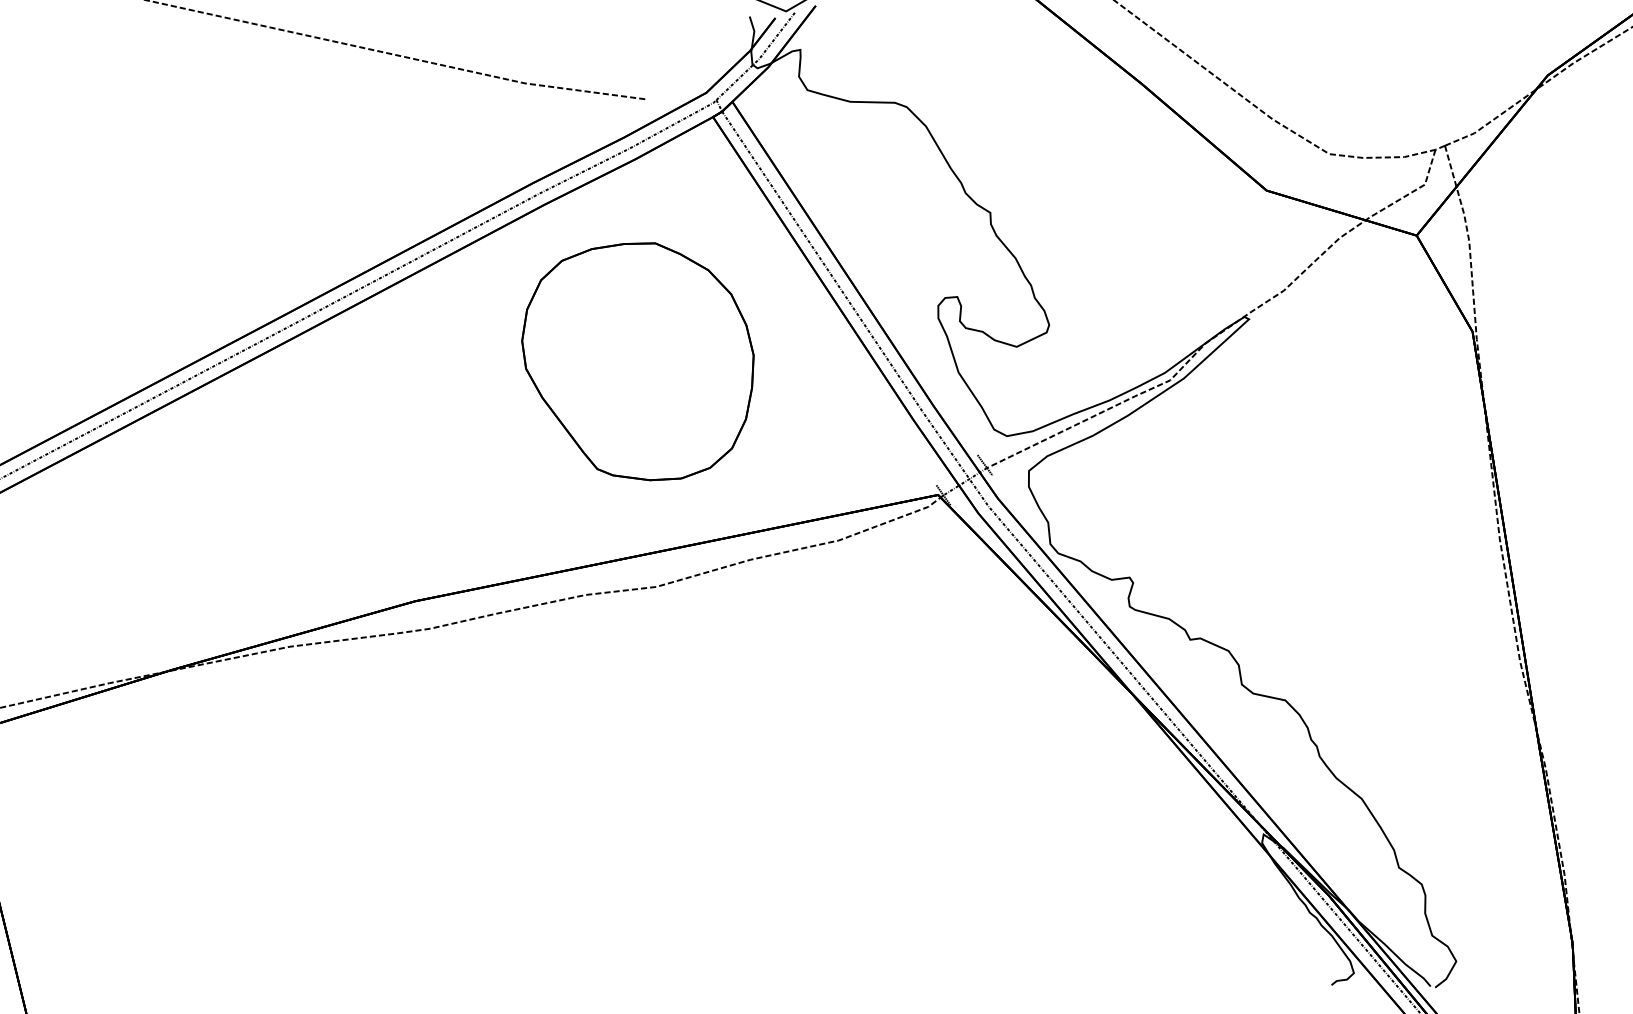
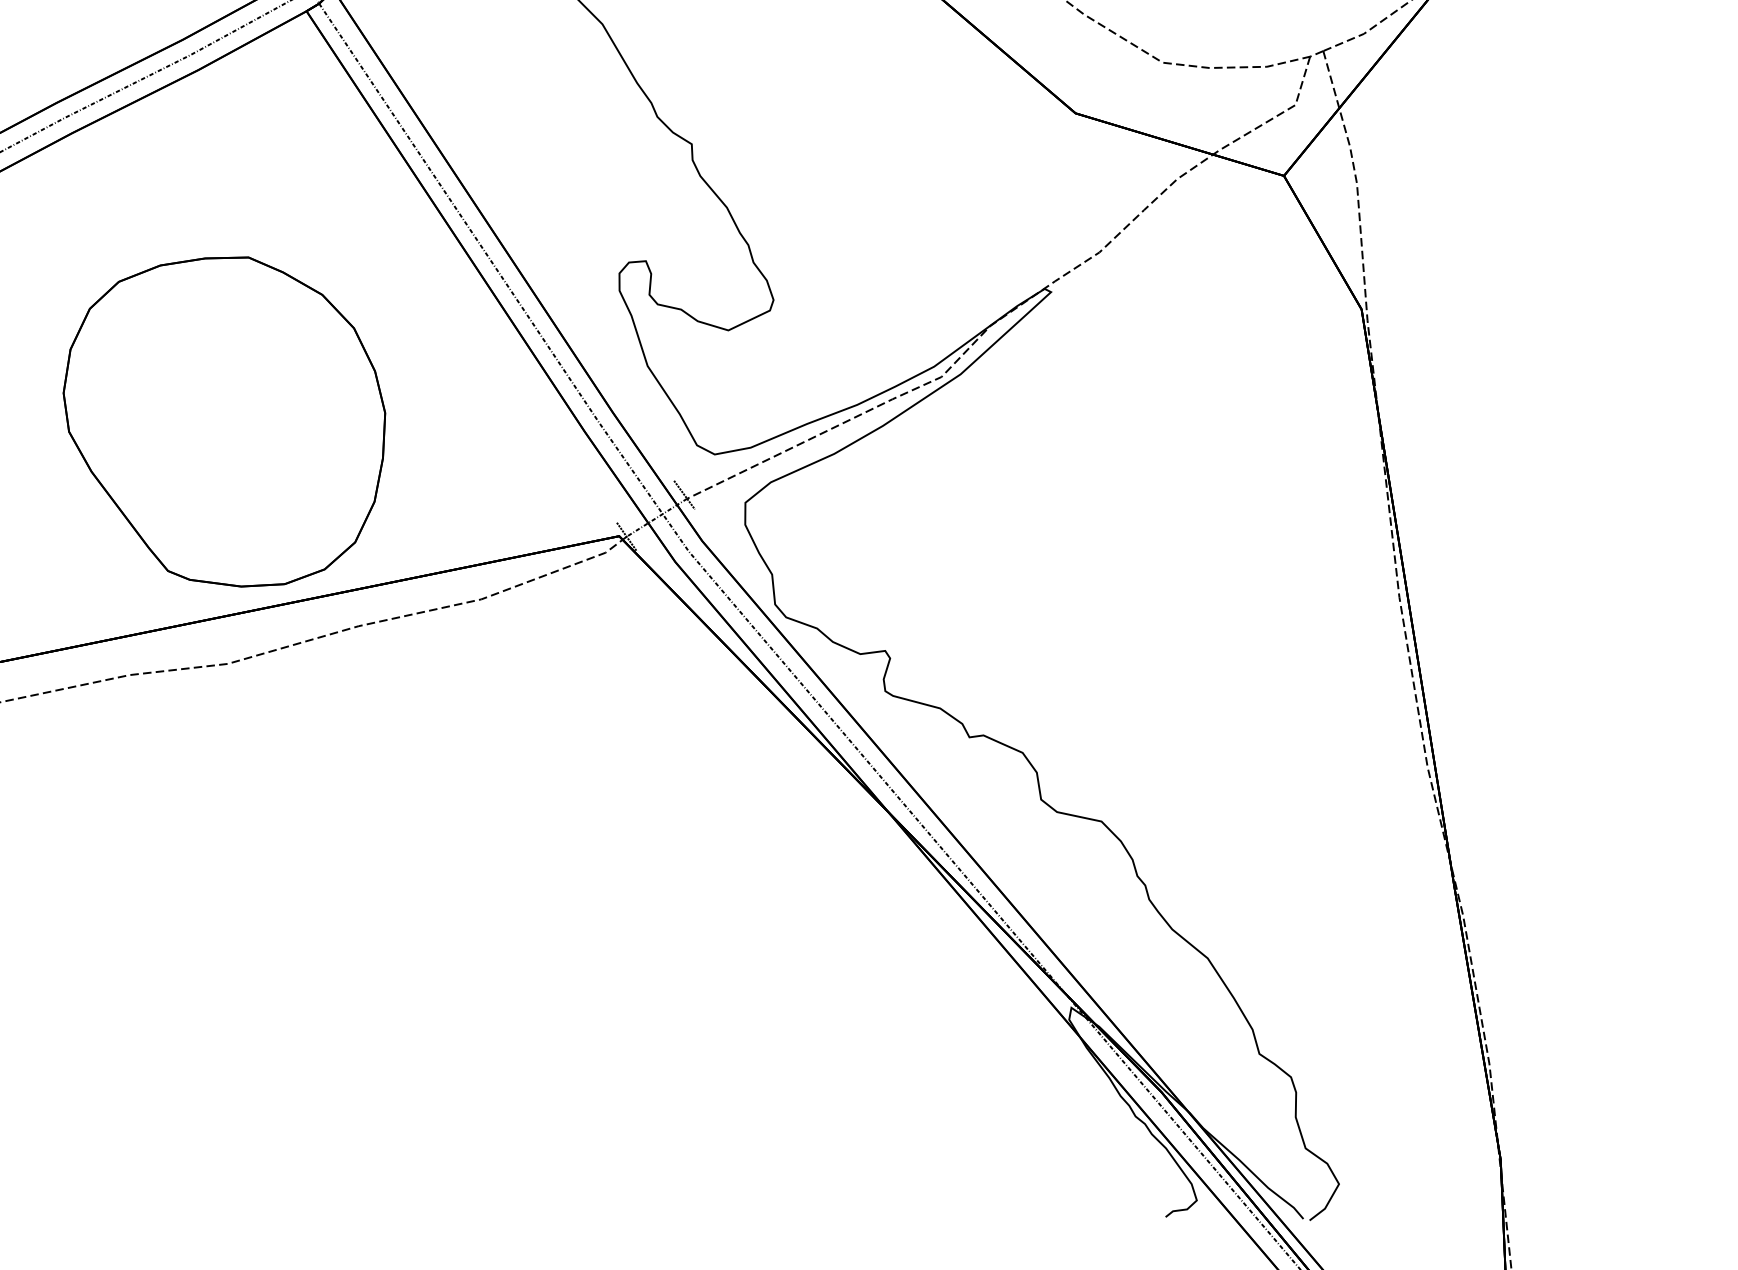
part: (637, 361) -> (223, 421), moved

